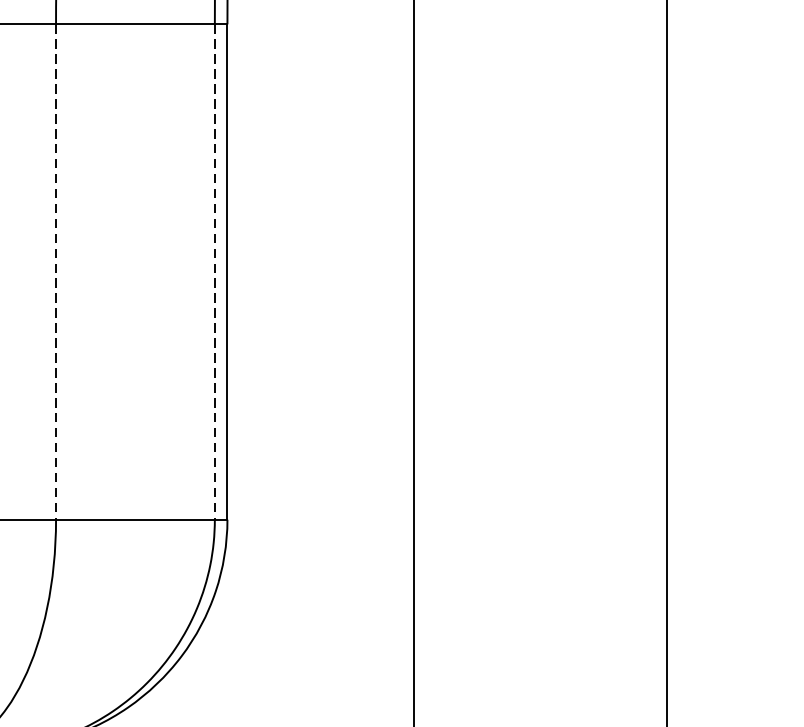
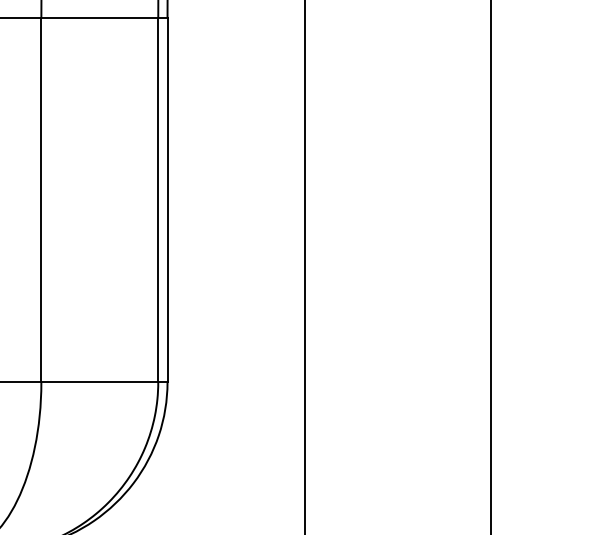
line: (56, 272) -> (41, 200), dashed -> solid
line: (215, 272) -> (158, 200), dashed -> solid

